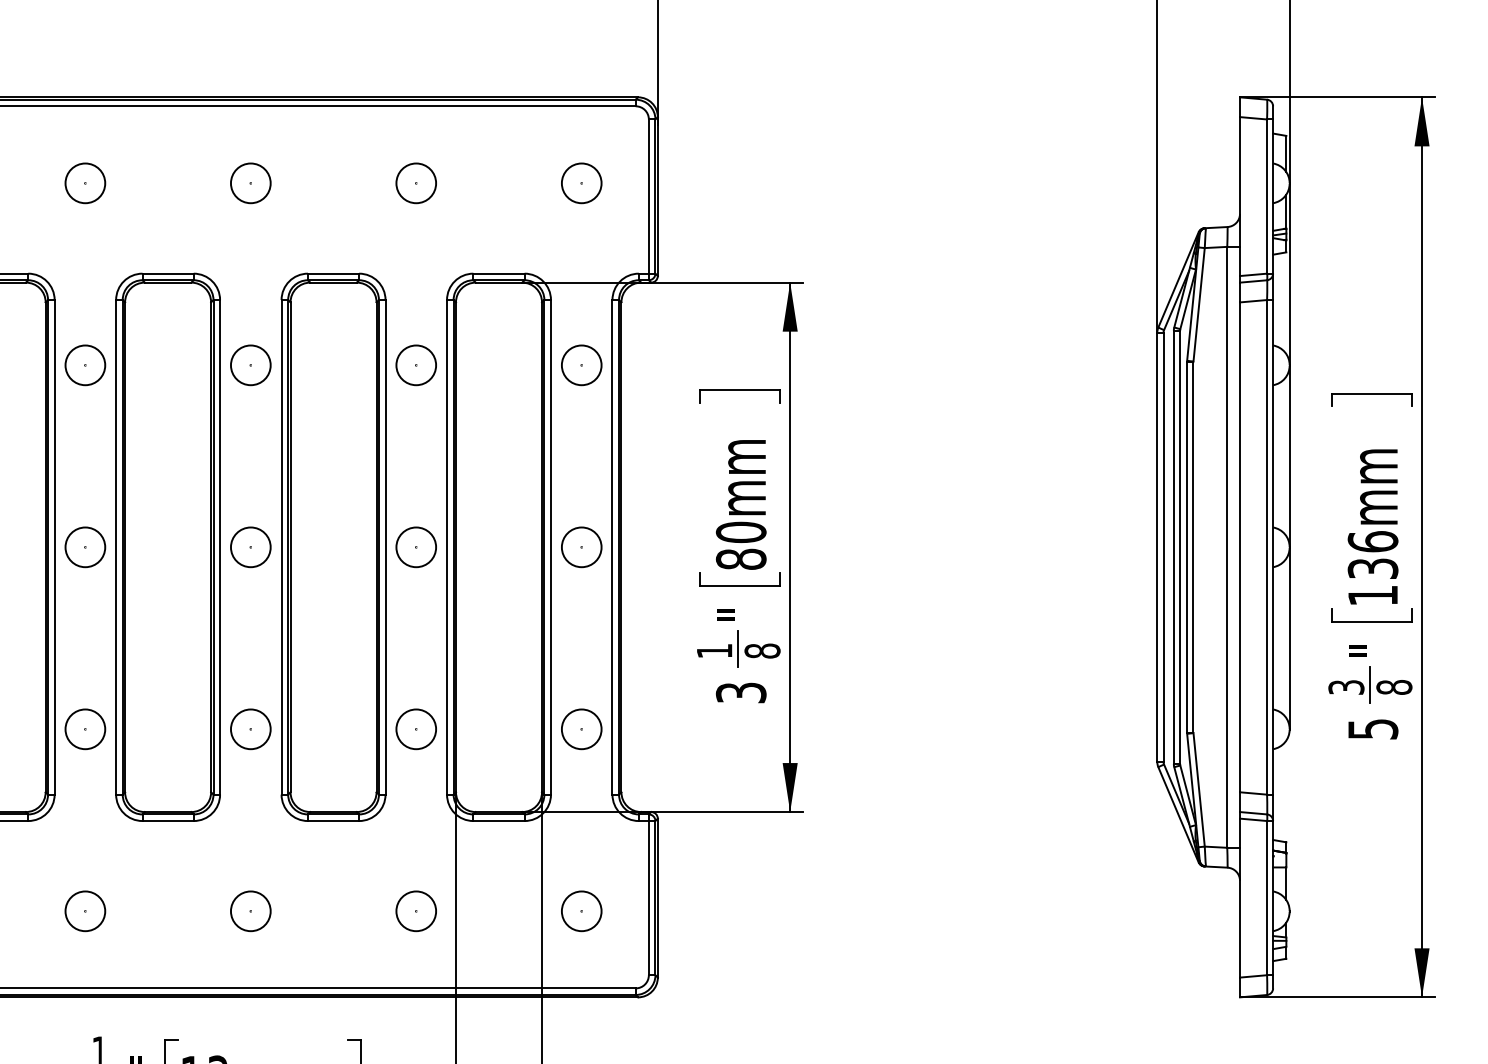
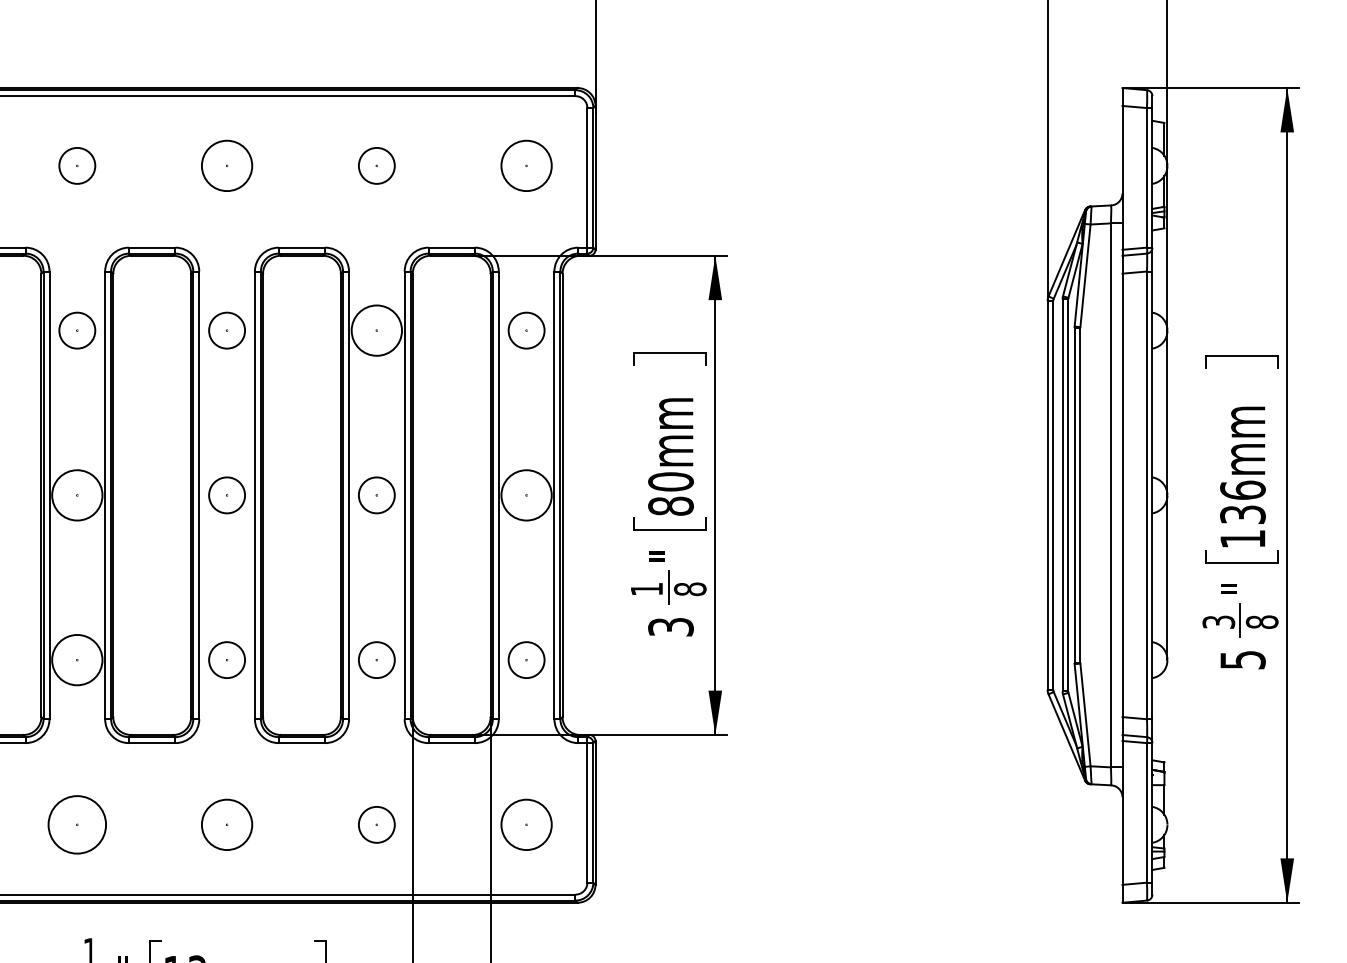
circle: (250, 183) -> (226, 166), size x1.4
circle: (581, 183) -> (526, 166), size x1.4
circle: (416, 365) -> (377, 330), size x1.4
circle: (85, 547) -> (77, 495), size x1.4
circle: (581, 547) -> (526, 495), size x1.4
circle: (85, 729) -> (77, 660), size x1.4
circle: (85, 911) -> (77, 825), size x1.6
circle: (250, 911) -> (226, 825), size x1.4
circle: (581, 911) -> (526, 825), size x1.4

